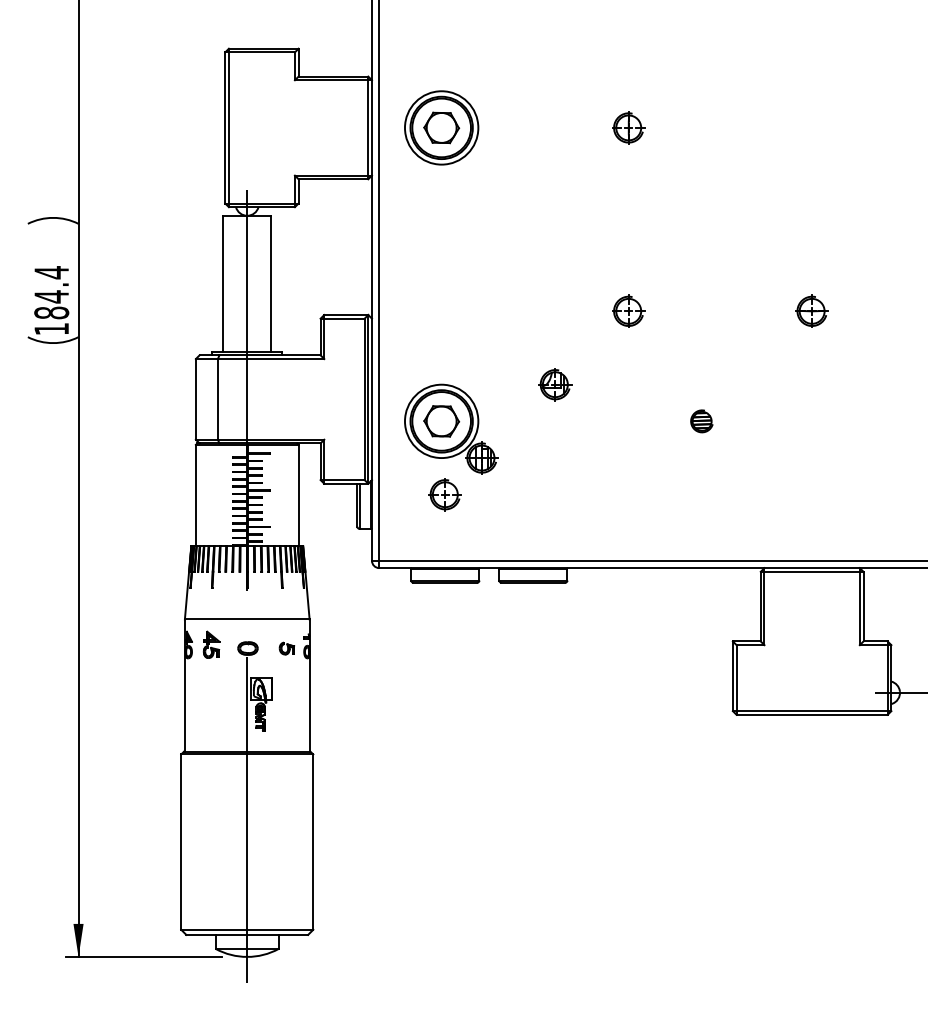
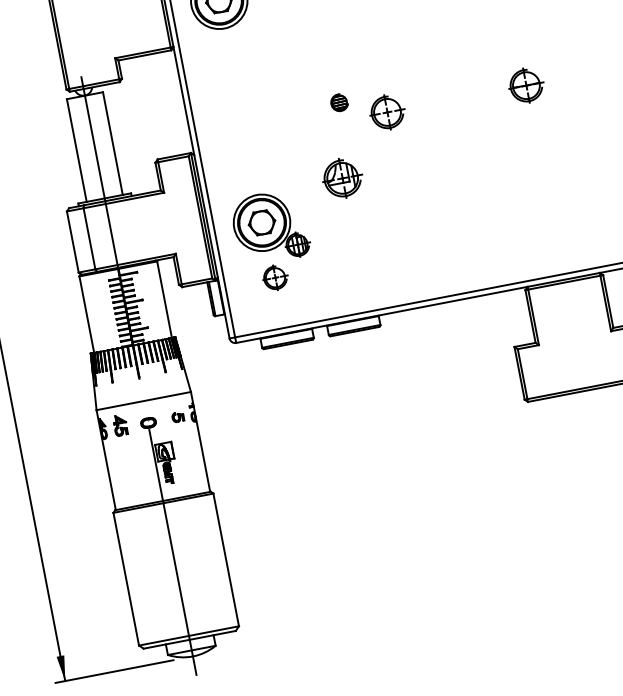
part: (628, 310) -> (387, 111), size x1.4
part: (811, 310) -> (525, 85), size x1.4
part: (555, 384) -> (342, 178), size x1.6
part: (701, 421) -> (339, 102), moved

